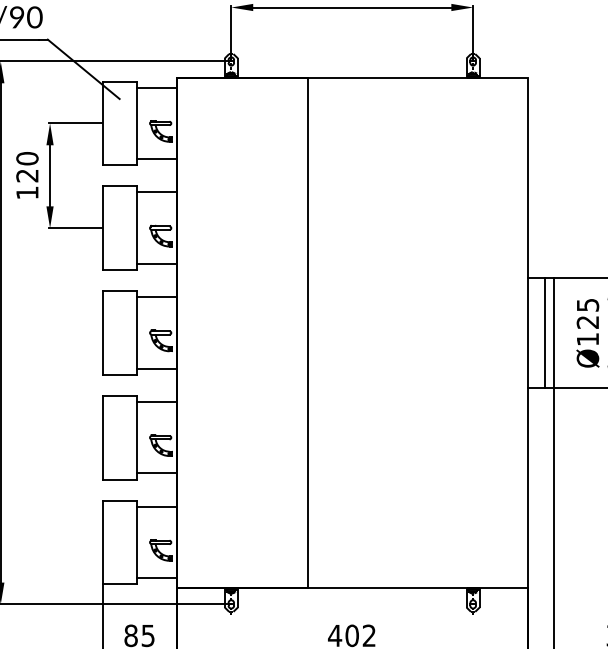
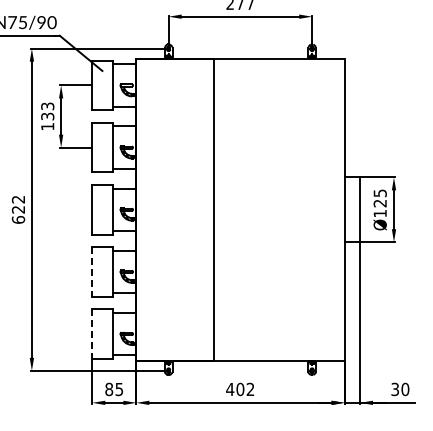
text: (27, 167) -> (47, 111), 120 -> 133
line: (544, 332) -> (354, 209), removed
line: (102, 436) -> (92, 271), solid -> dashed
line: (102, 543) -> (92, 334), solid -> dashed

